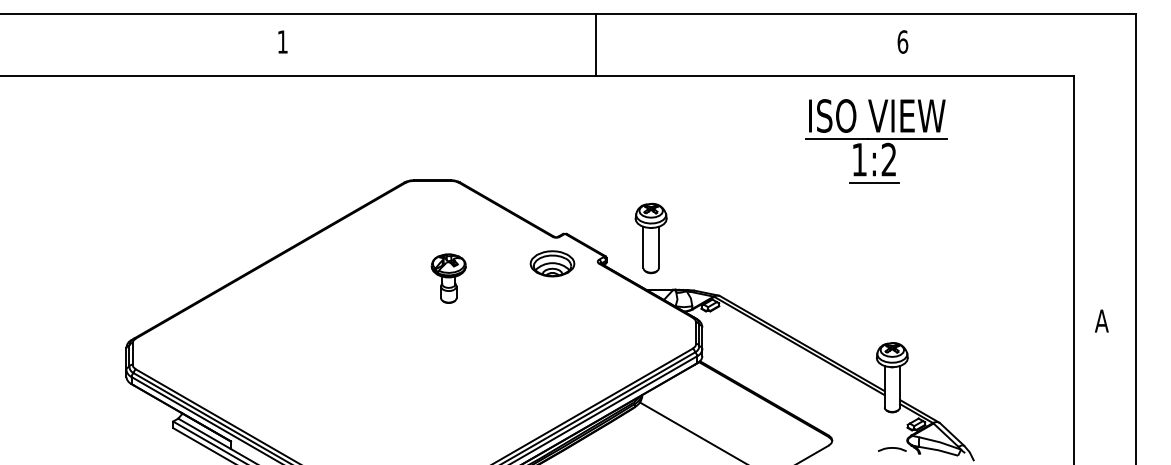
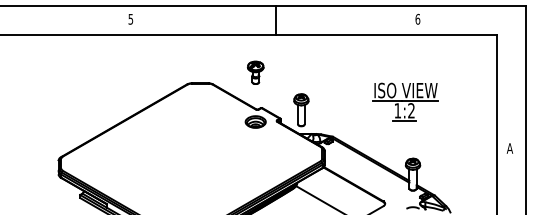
text: (281, 42) -> (130, 19), 1 -> 5
part: (876, 139) -> (405, 101), moved
part: (448, 277) -> (255, 72), moved

